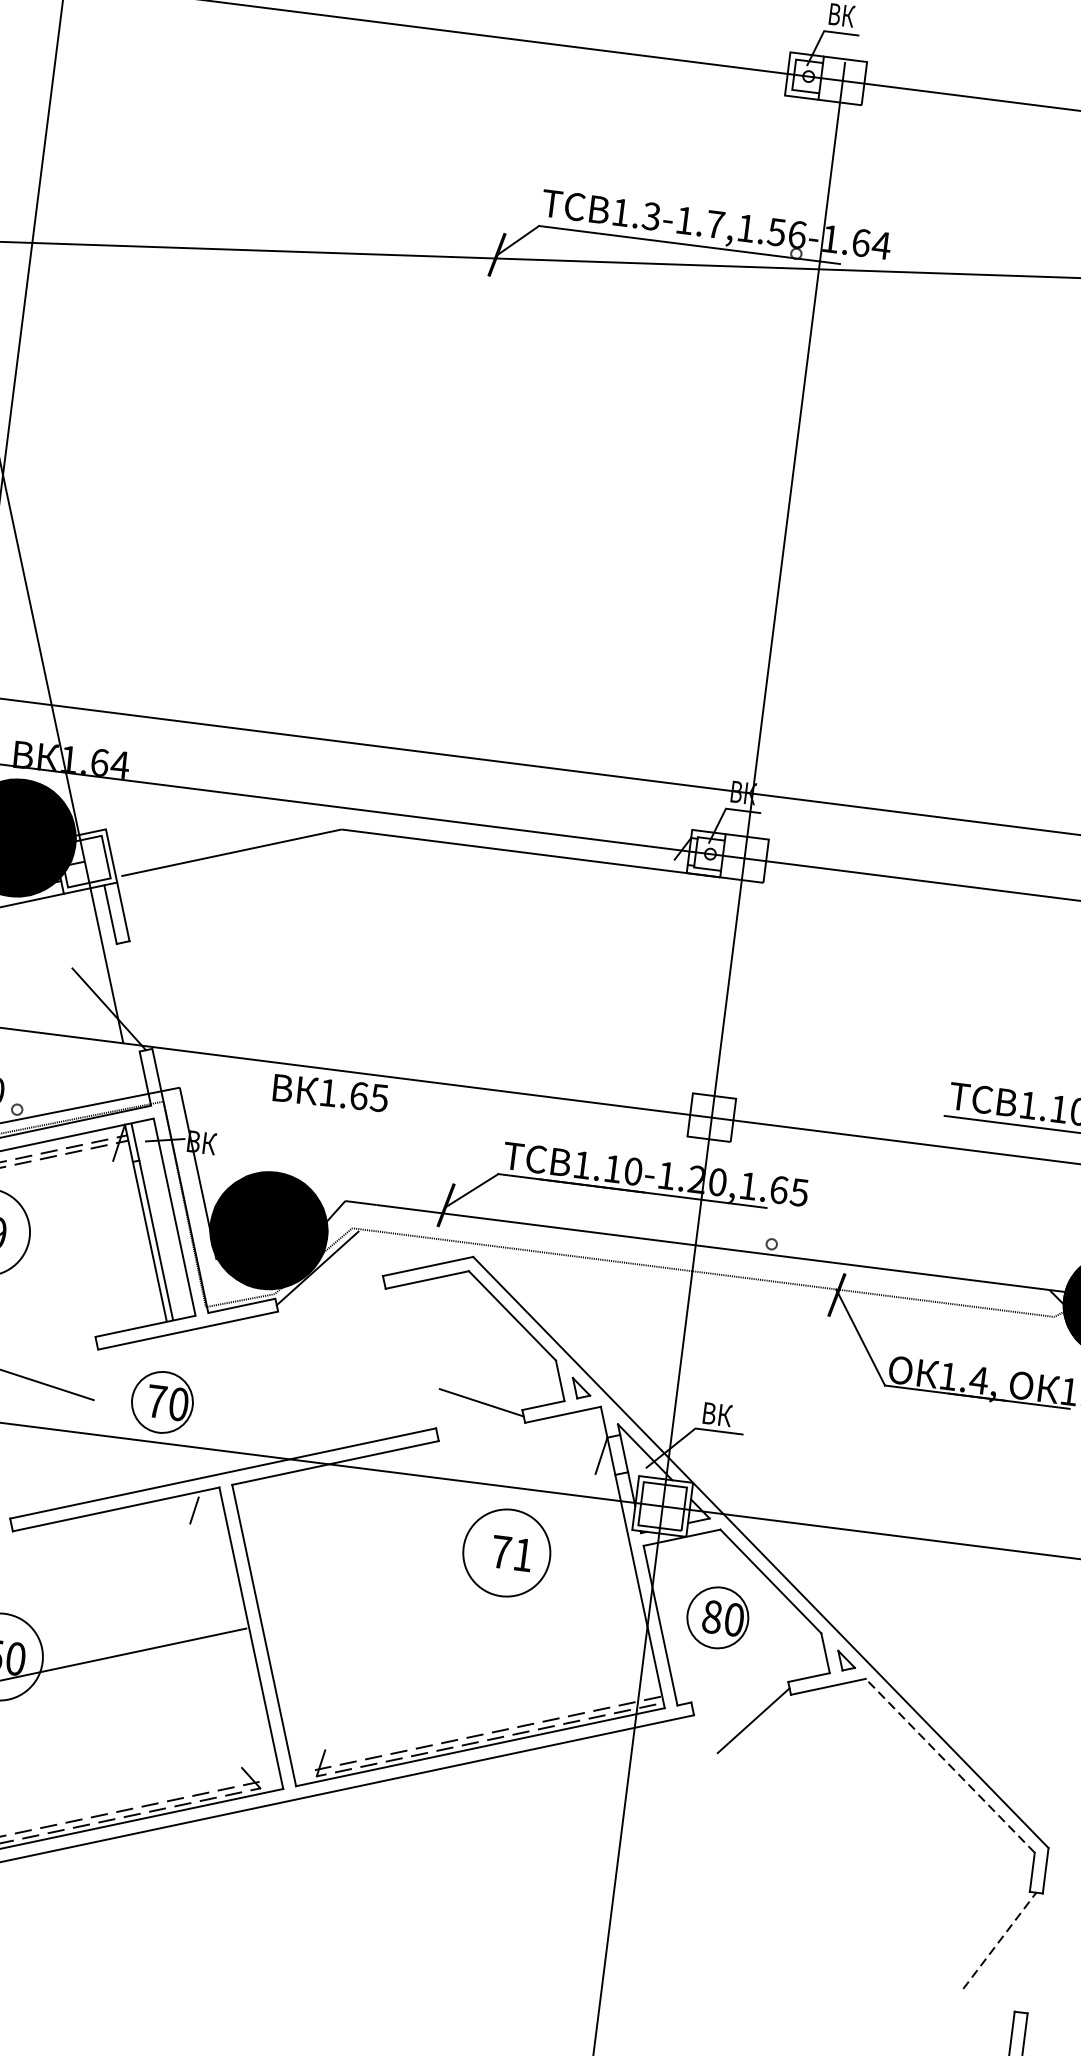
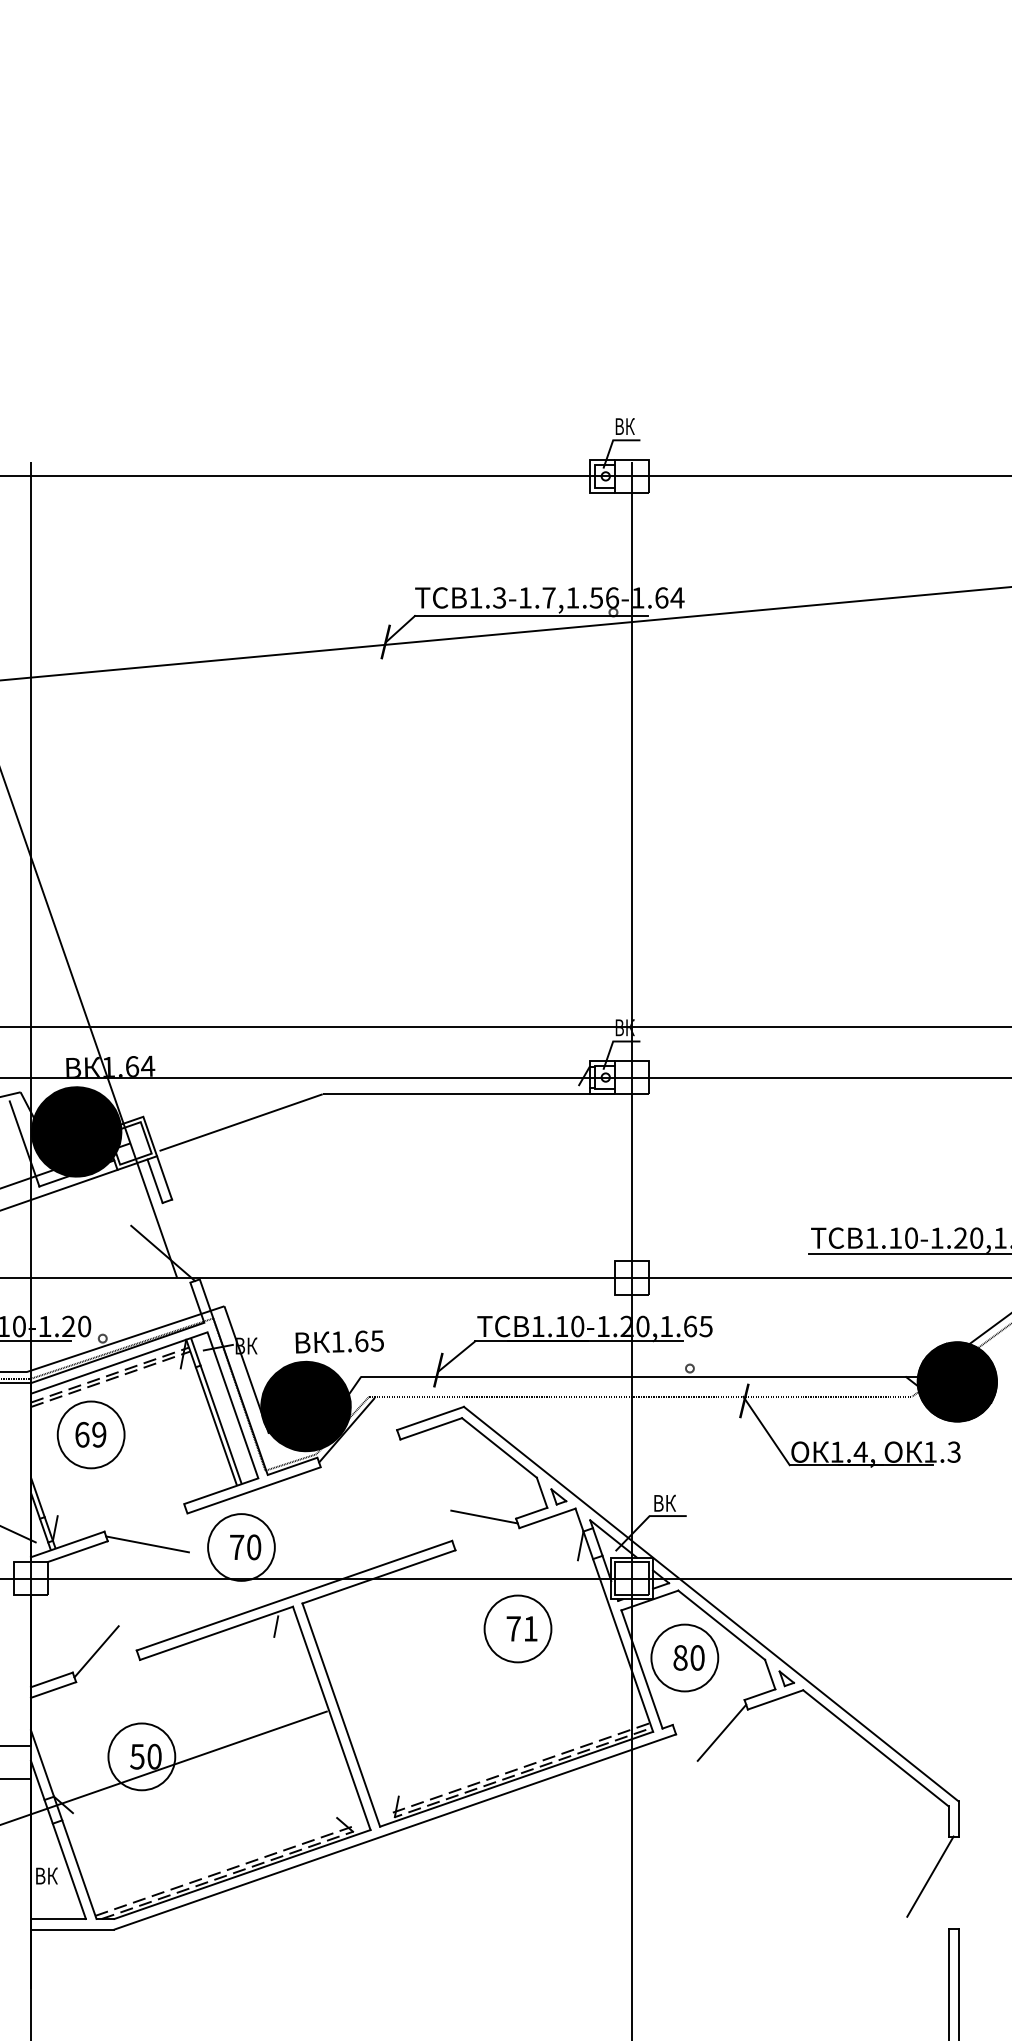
text: (330, 1092) -> (339, 1341), moved
circle: (162, 1402) -> (241, 1547), size x1.43
circle: (717, 1617) -> (684, 1657), size x1.43
line: (949, 1764) -> (875, 1747), dashed -> solid
line: (999, 1940) -> (930, 1876), dashed -> solid

